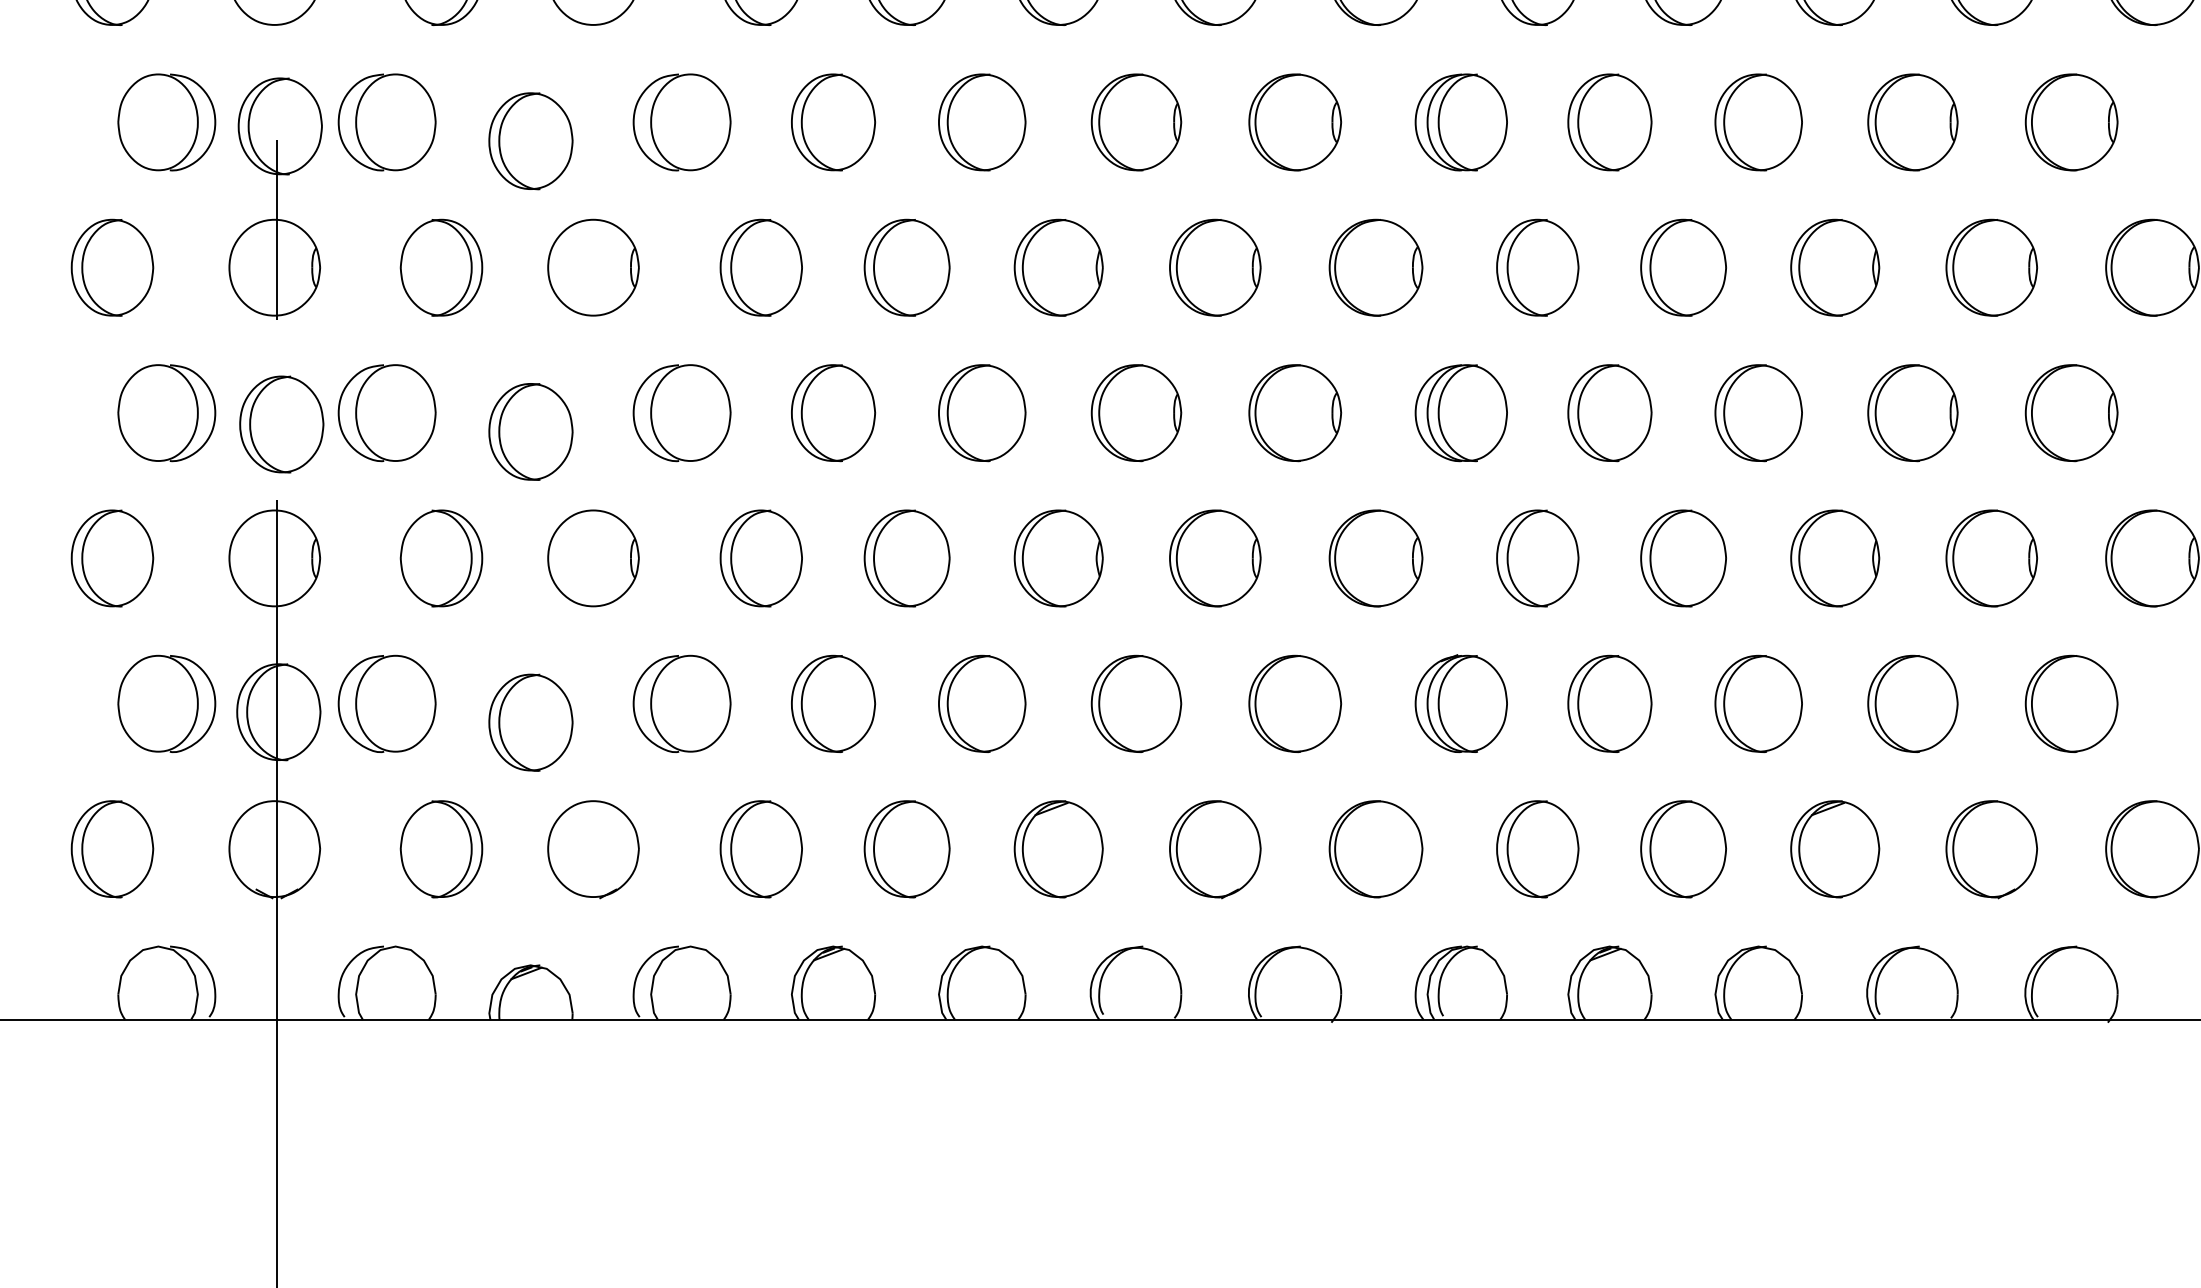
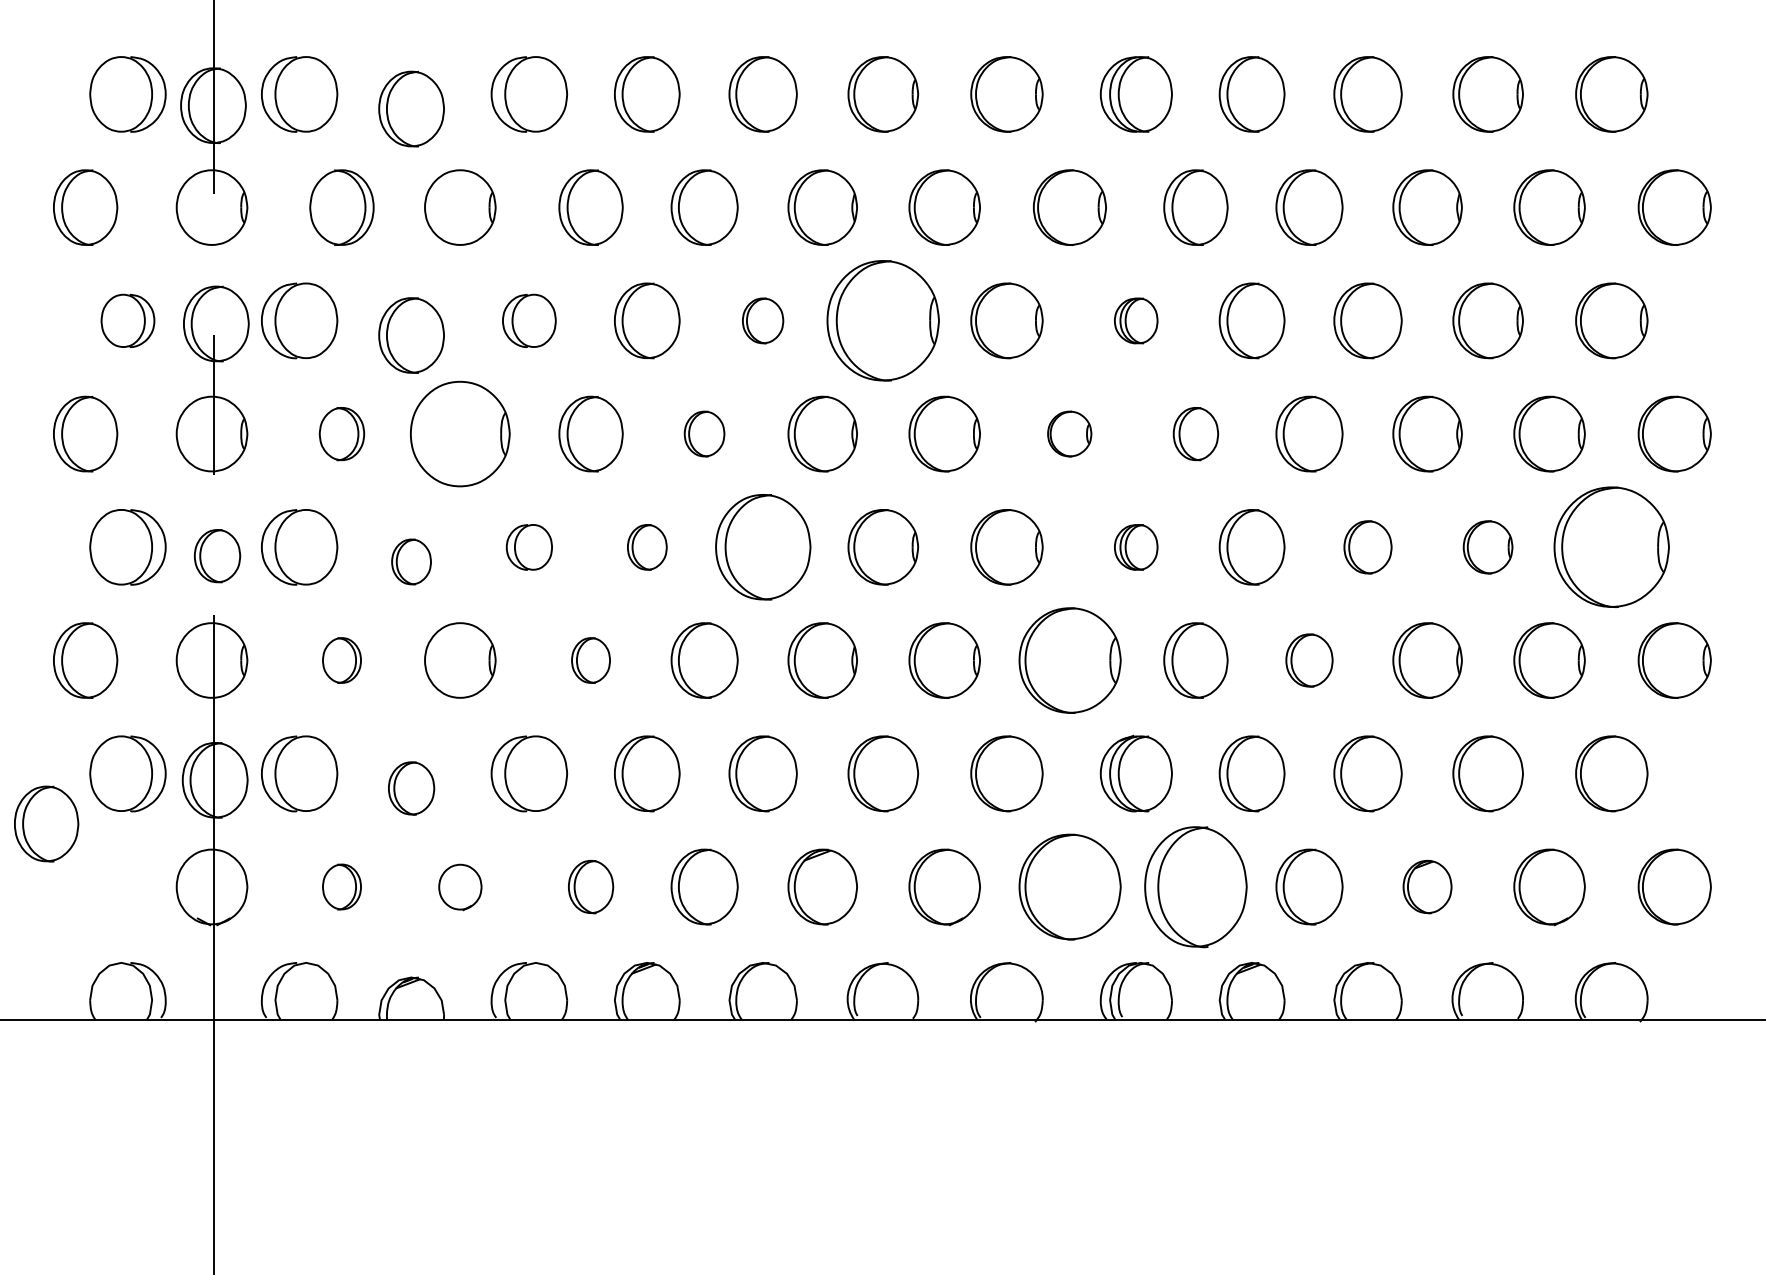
part: (166, 121) -> (127, 320), size x0.7
part: (682, 121) -> (529, 320), size x0.7
part: (981, 121) -> (762, 320), size x0.6
part: (1136, 121) -> (883, 320), size x1.6
part: (1460, 121) -> (1135, 320), size x0.6
part: (440, 267) -> (341, 433), size x0.7
part: (593, 267) -> (460, 433), size x1.4
part: (906, 267) -> (704, 433), size x0.6
part: (1375, 267) -> (1069, 433), size x0.6
part: (1537, 267) -> (1195, 433), size x0.7
part: (682, 413) -> (529, 547), size x0.6
part: (833, 413) -> (647, 547), size x0.6
part: (981, 413) -> (762, 547), size x1.4
part: (1460, 413) -> (1135, 547), size x0.6
part: (1758, 413) -> (1367, 547), size x0.7
part: (1912, 413) -> (1487, 547), size x0.7
part: (2071, 413) -> (1611, 547), size x1.6
part: (281, 423) -> (217, 555), size x0.7
part: (530, 431) -> (411, 561), size x0.6
part: (440, 558) -> (341, 660), size x0.6
part: (760, 558) -> (590, 660), size x0.6
part: (1375, 558) -> (1069, 660), size x1.4
part: (1683, 558) -> (1309, 660), size x0.7
part: (530, 722) -> (411, 788), size x0.7
part: (112, 848) -> (46, 823), moved
part: (440, 848) -> (341, 886), size x0.6
part: (760, 848) -> (590, 886), size x0.7
part: (1375, 848) -> (1069, 886), size x1.4
part: (1537, 848) -> (1195, 886), size x1.6
part: (1835, 848) -> (1427, 886), size x0.7
part: (593, 849) -> (460, 887), size x0.6

